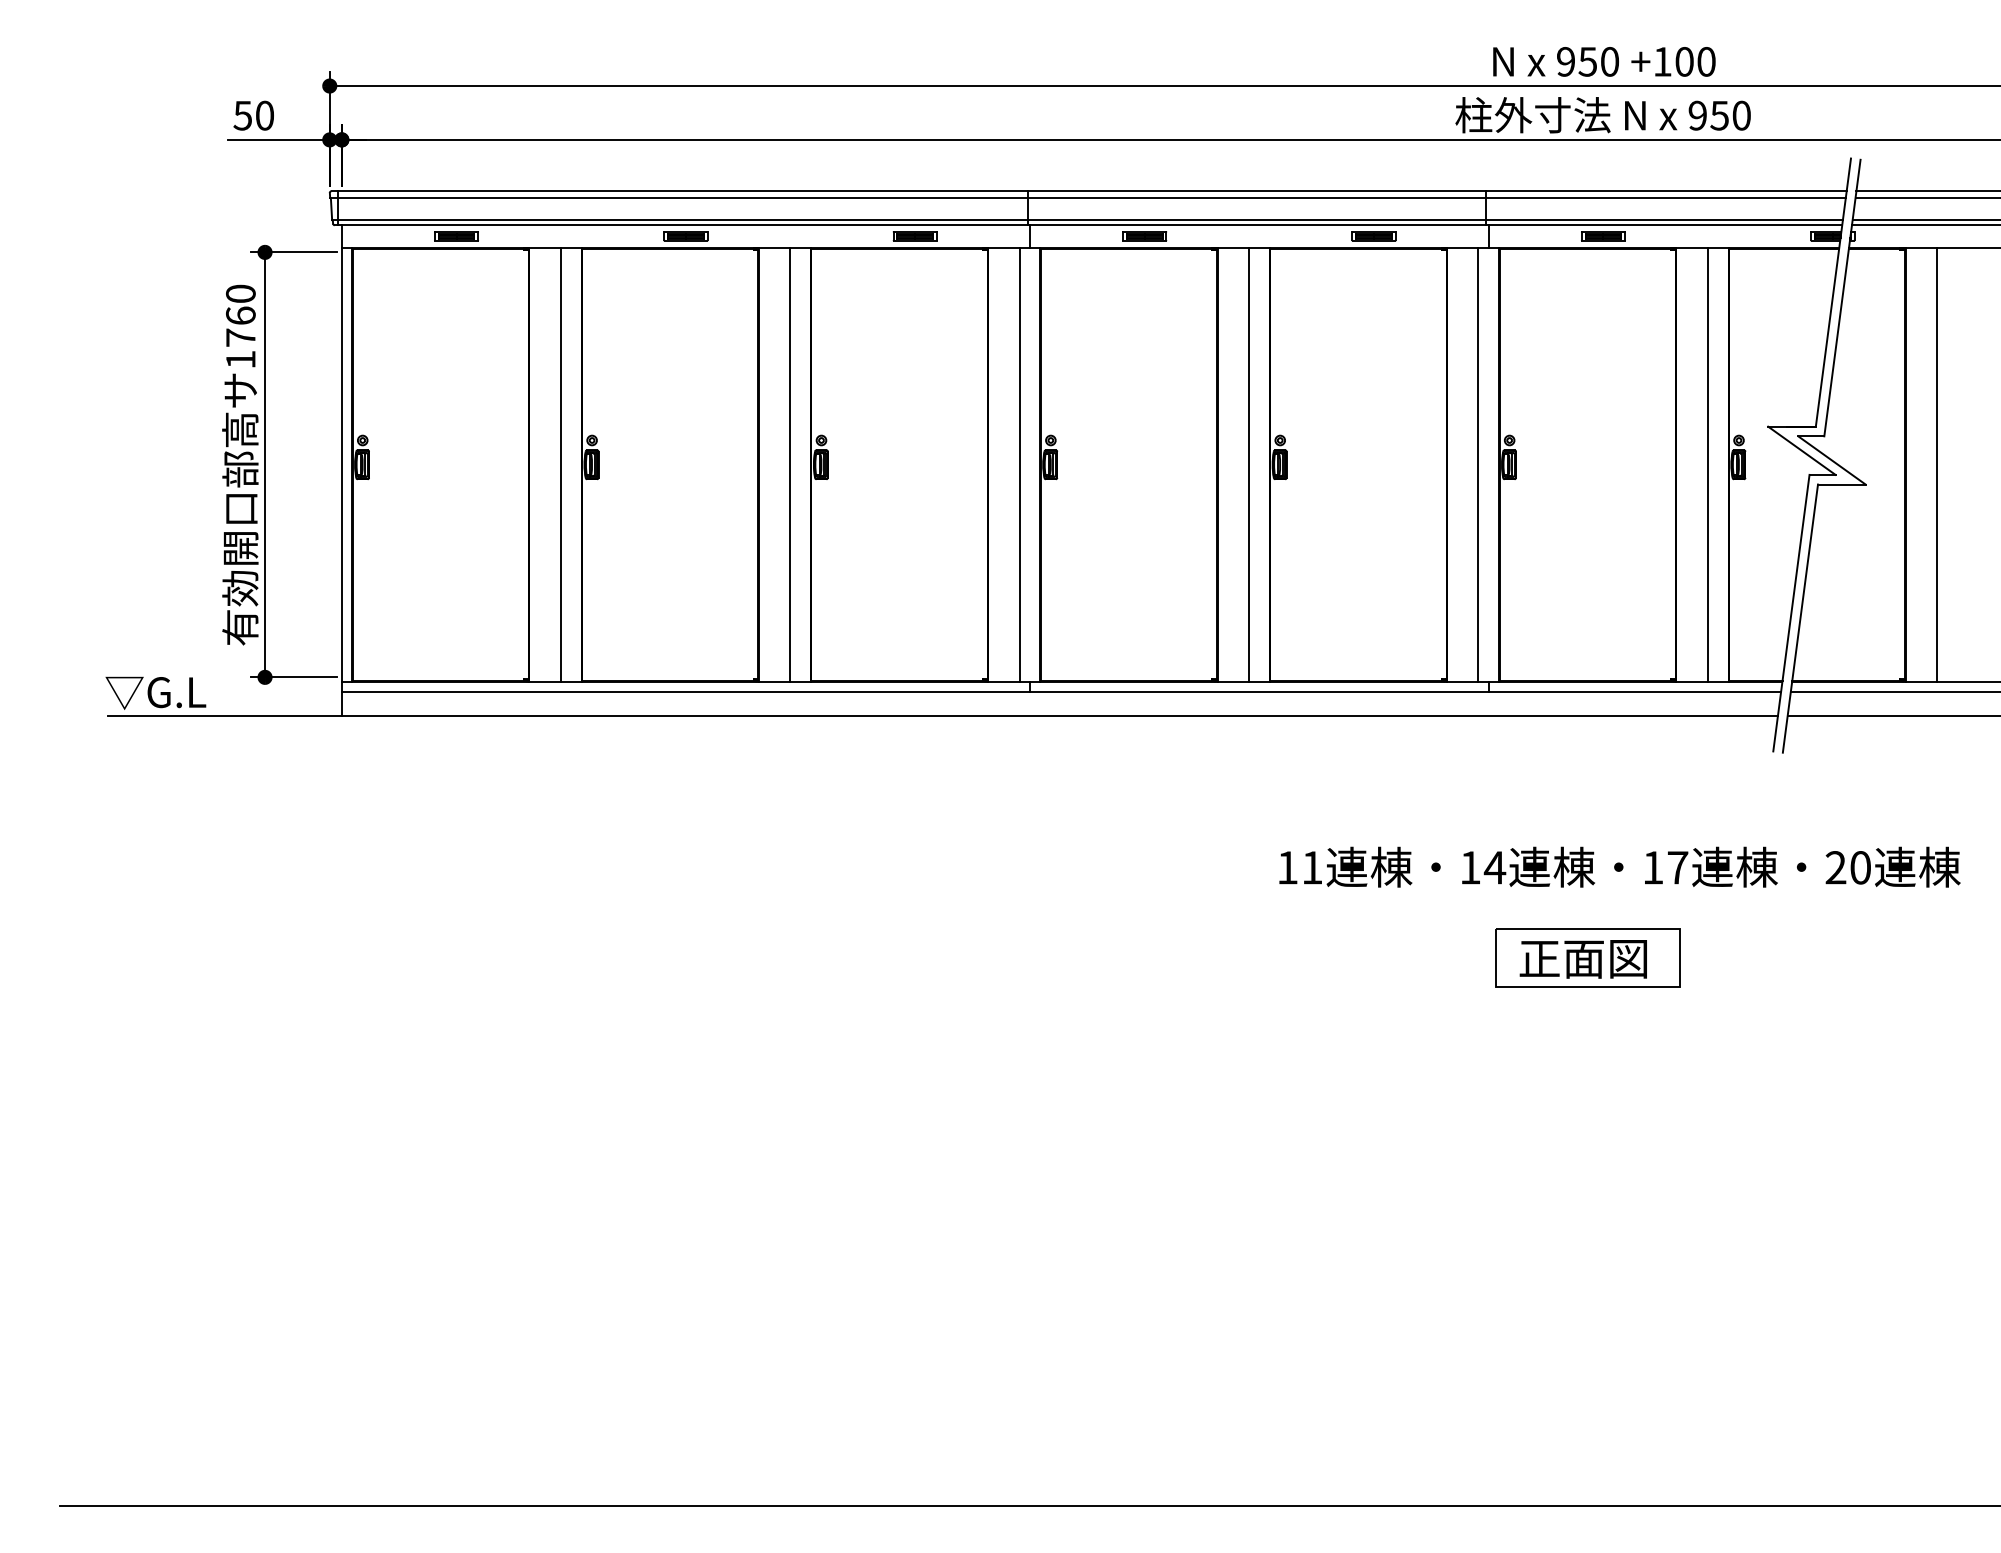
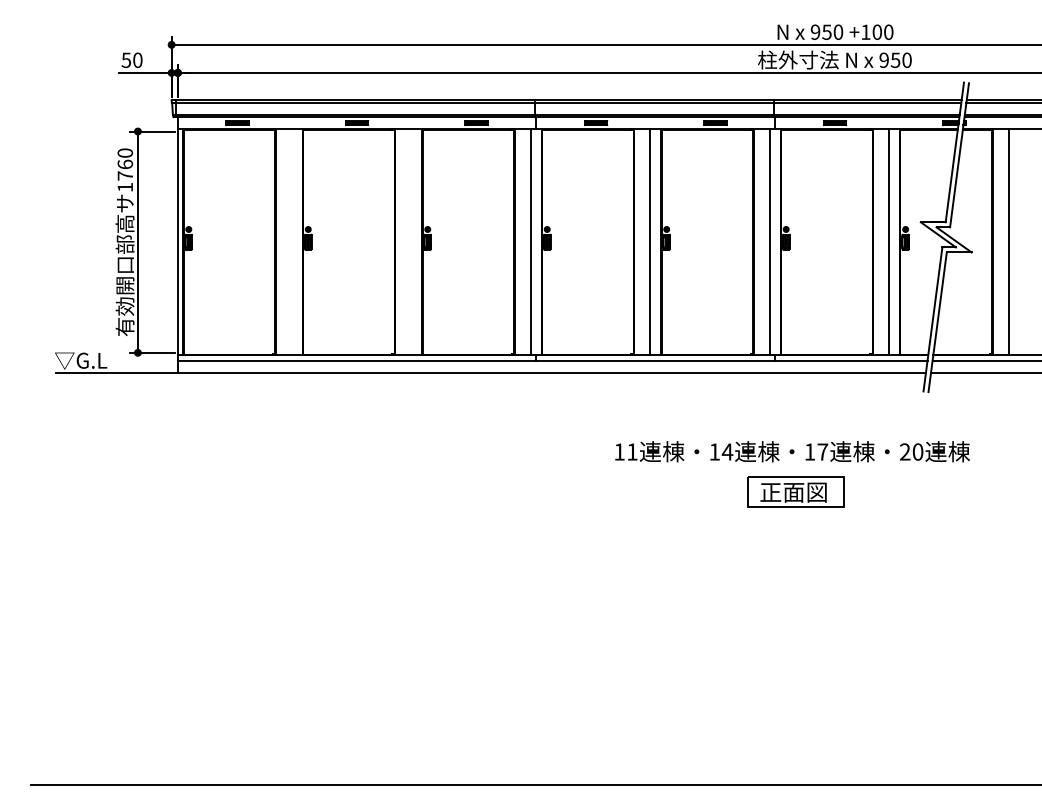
line: (561, 465) -> (292, 242), removed
line: (790, 465) -> (411, 242), removed
text: (1619, 866) -> (792, 451), moved
part: (1587, 956) -> (795, 491), moved

